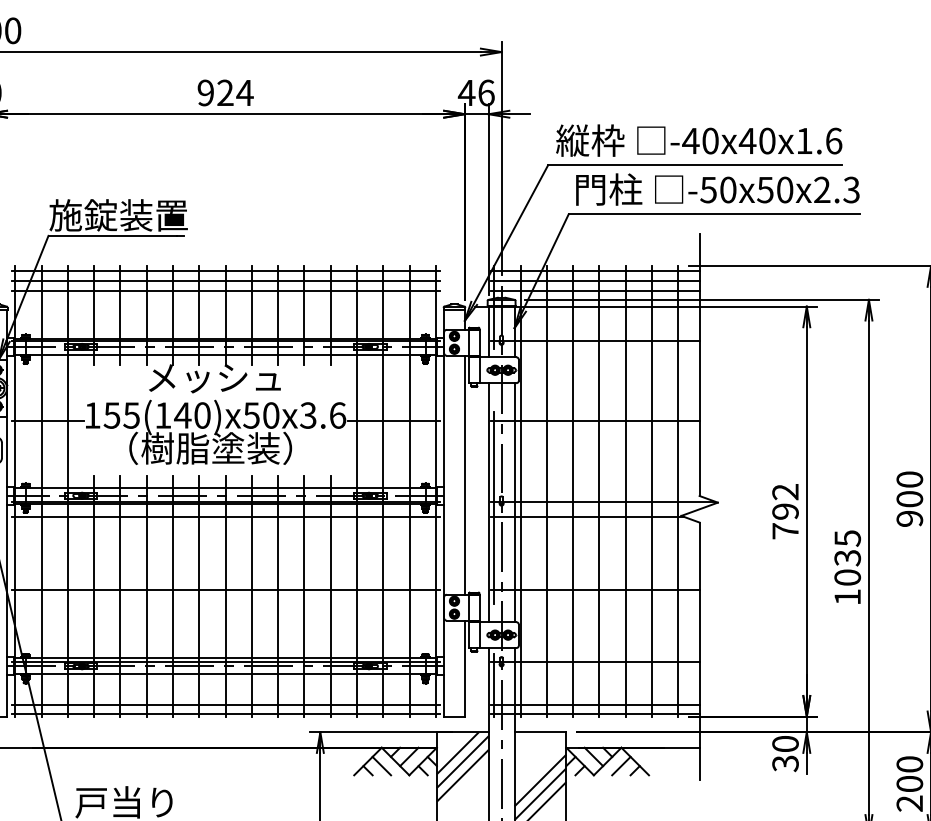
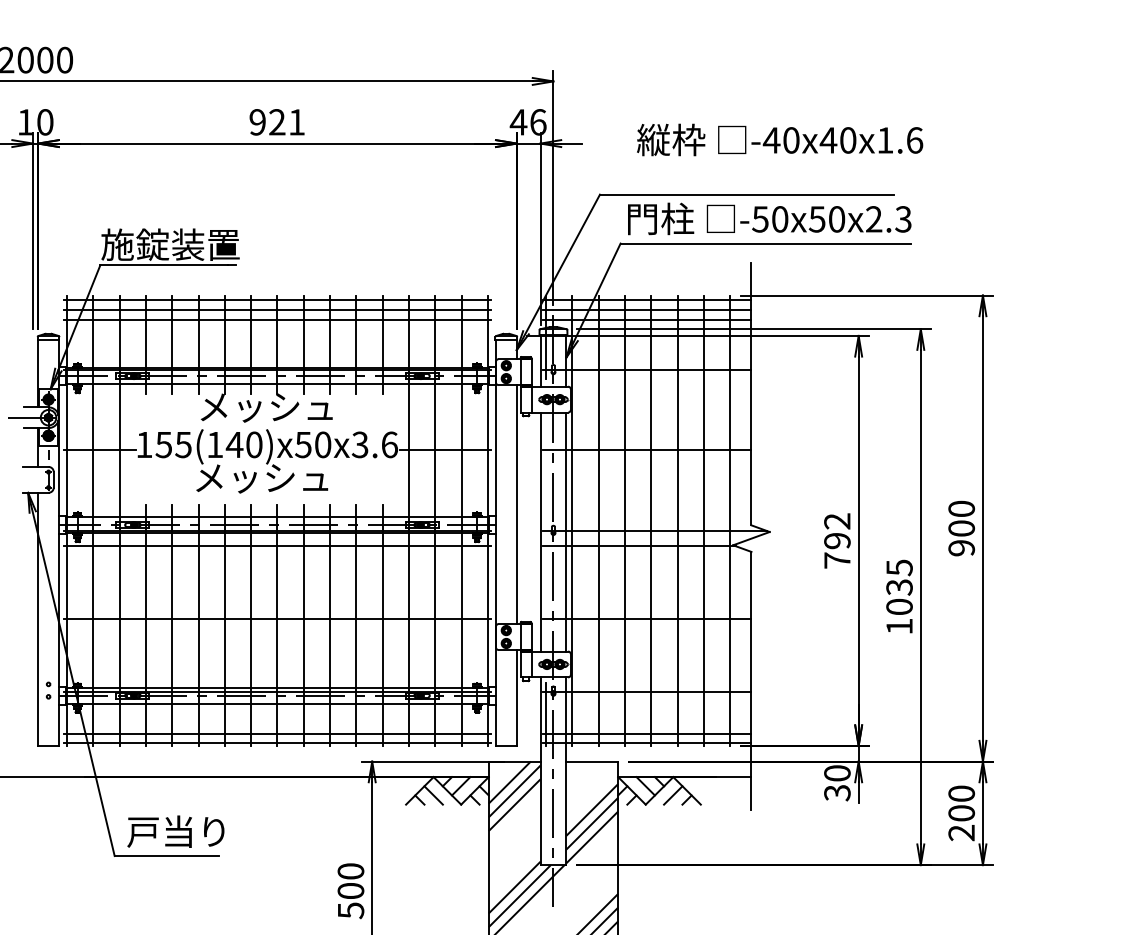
text: (244, 93) -> (296, 122), 924 -> 921
text: (699, 140) -> (780, 139), moved
text: (210, 448) -> (262, 477), （樹脂塗装） -> メッシュ
line: (494, 507) -> (546, 536), removed

